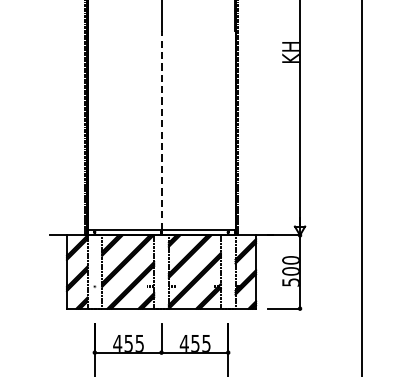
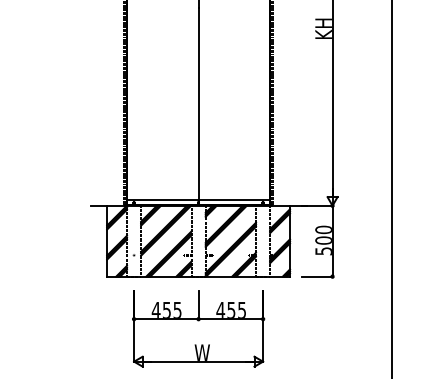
line: (161, 129) -> (198, 103), dashed -> solid

